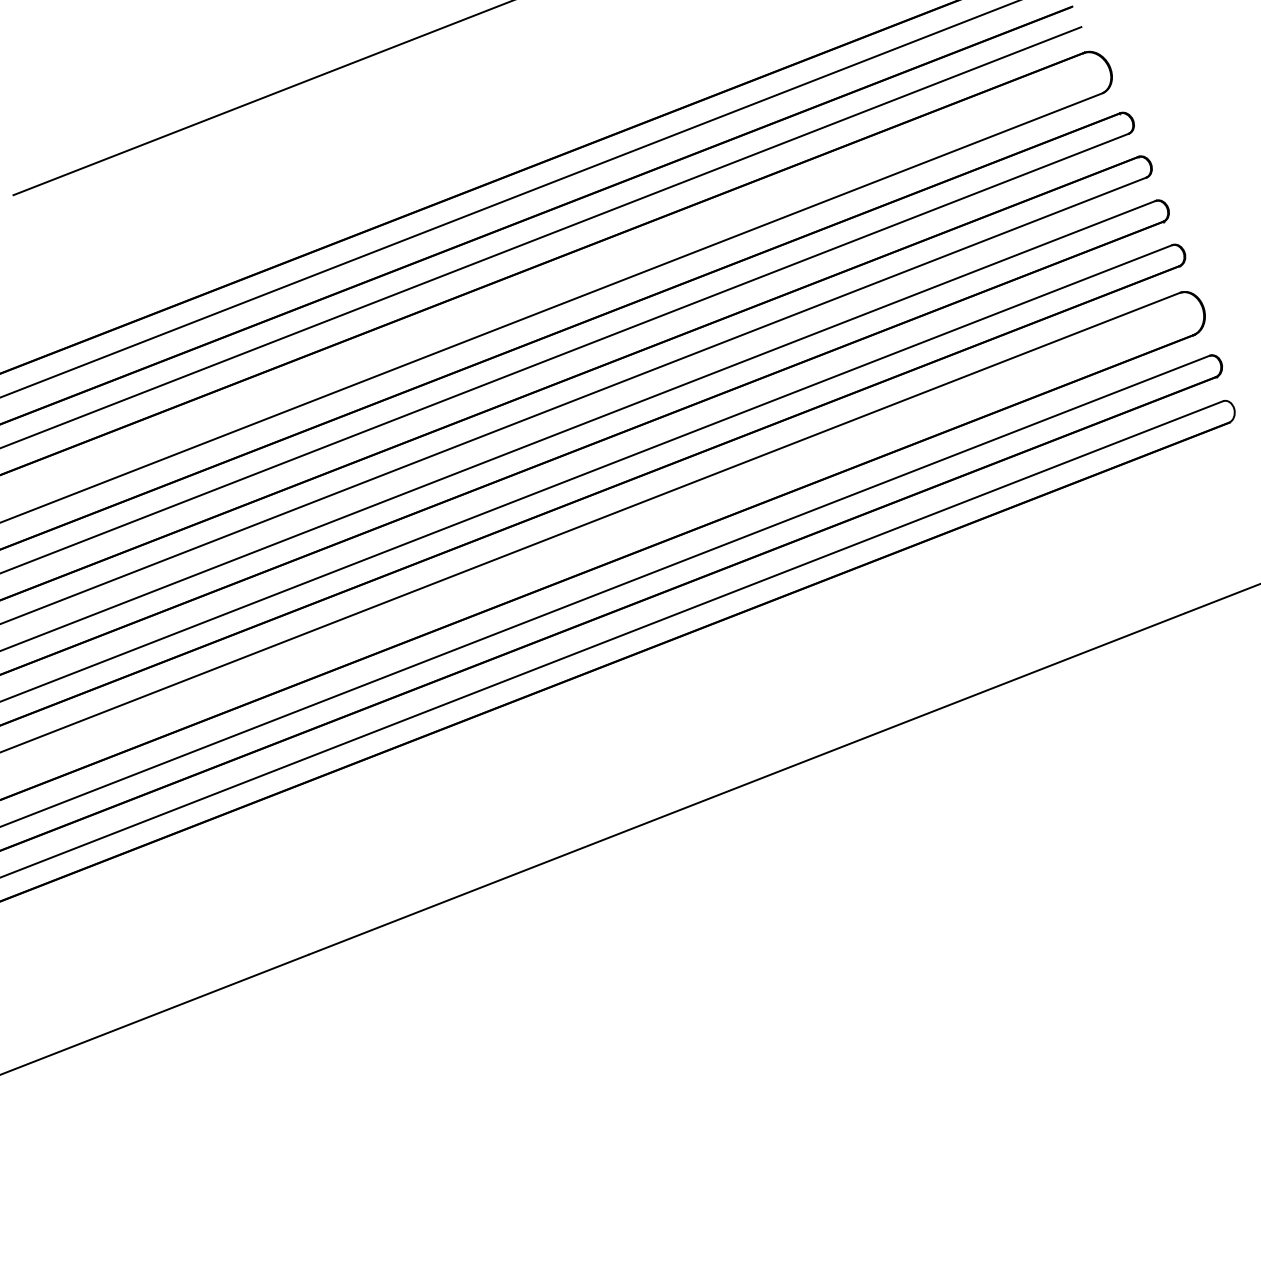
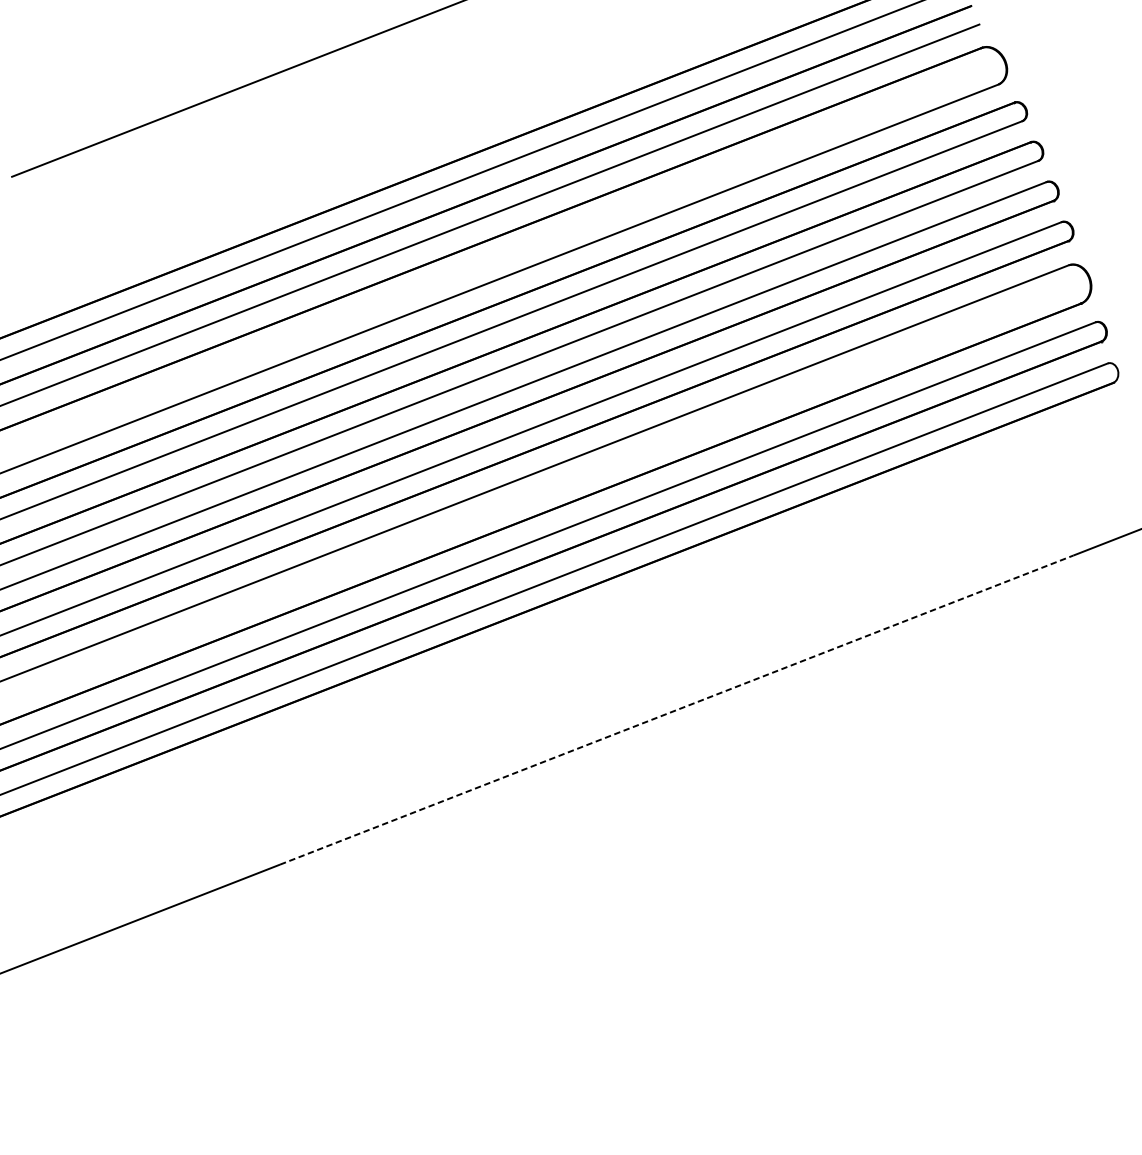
line: (747, 783) -> (676, 709), solid -> dashed

